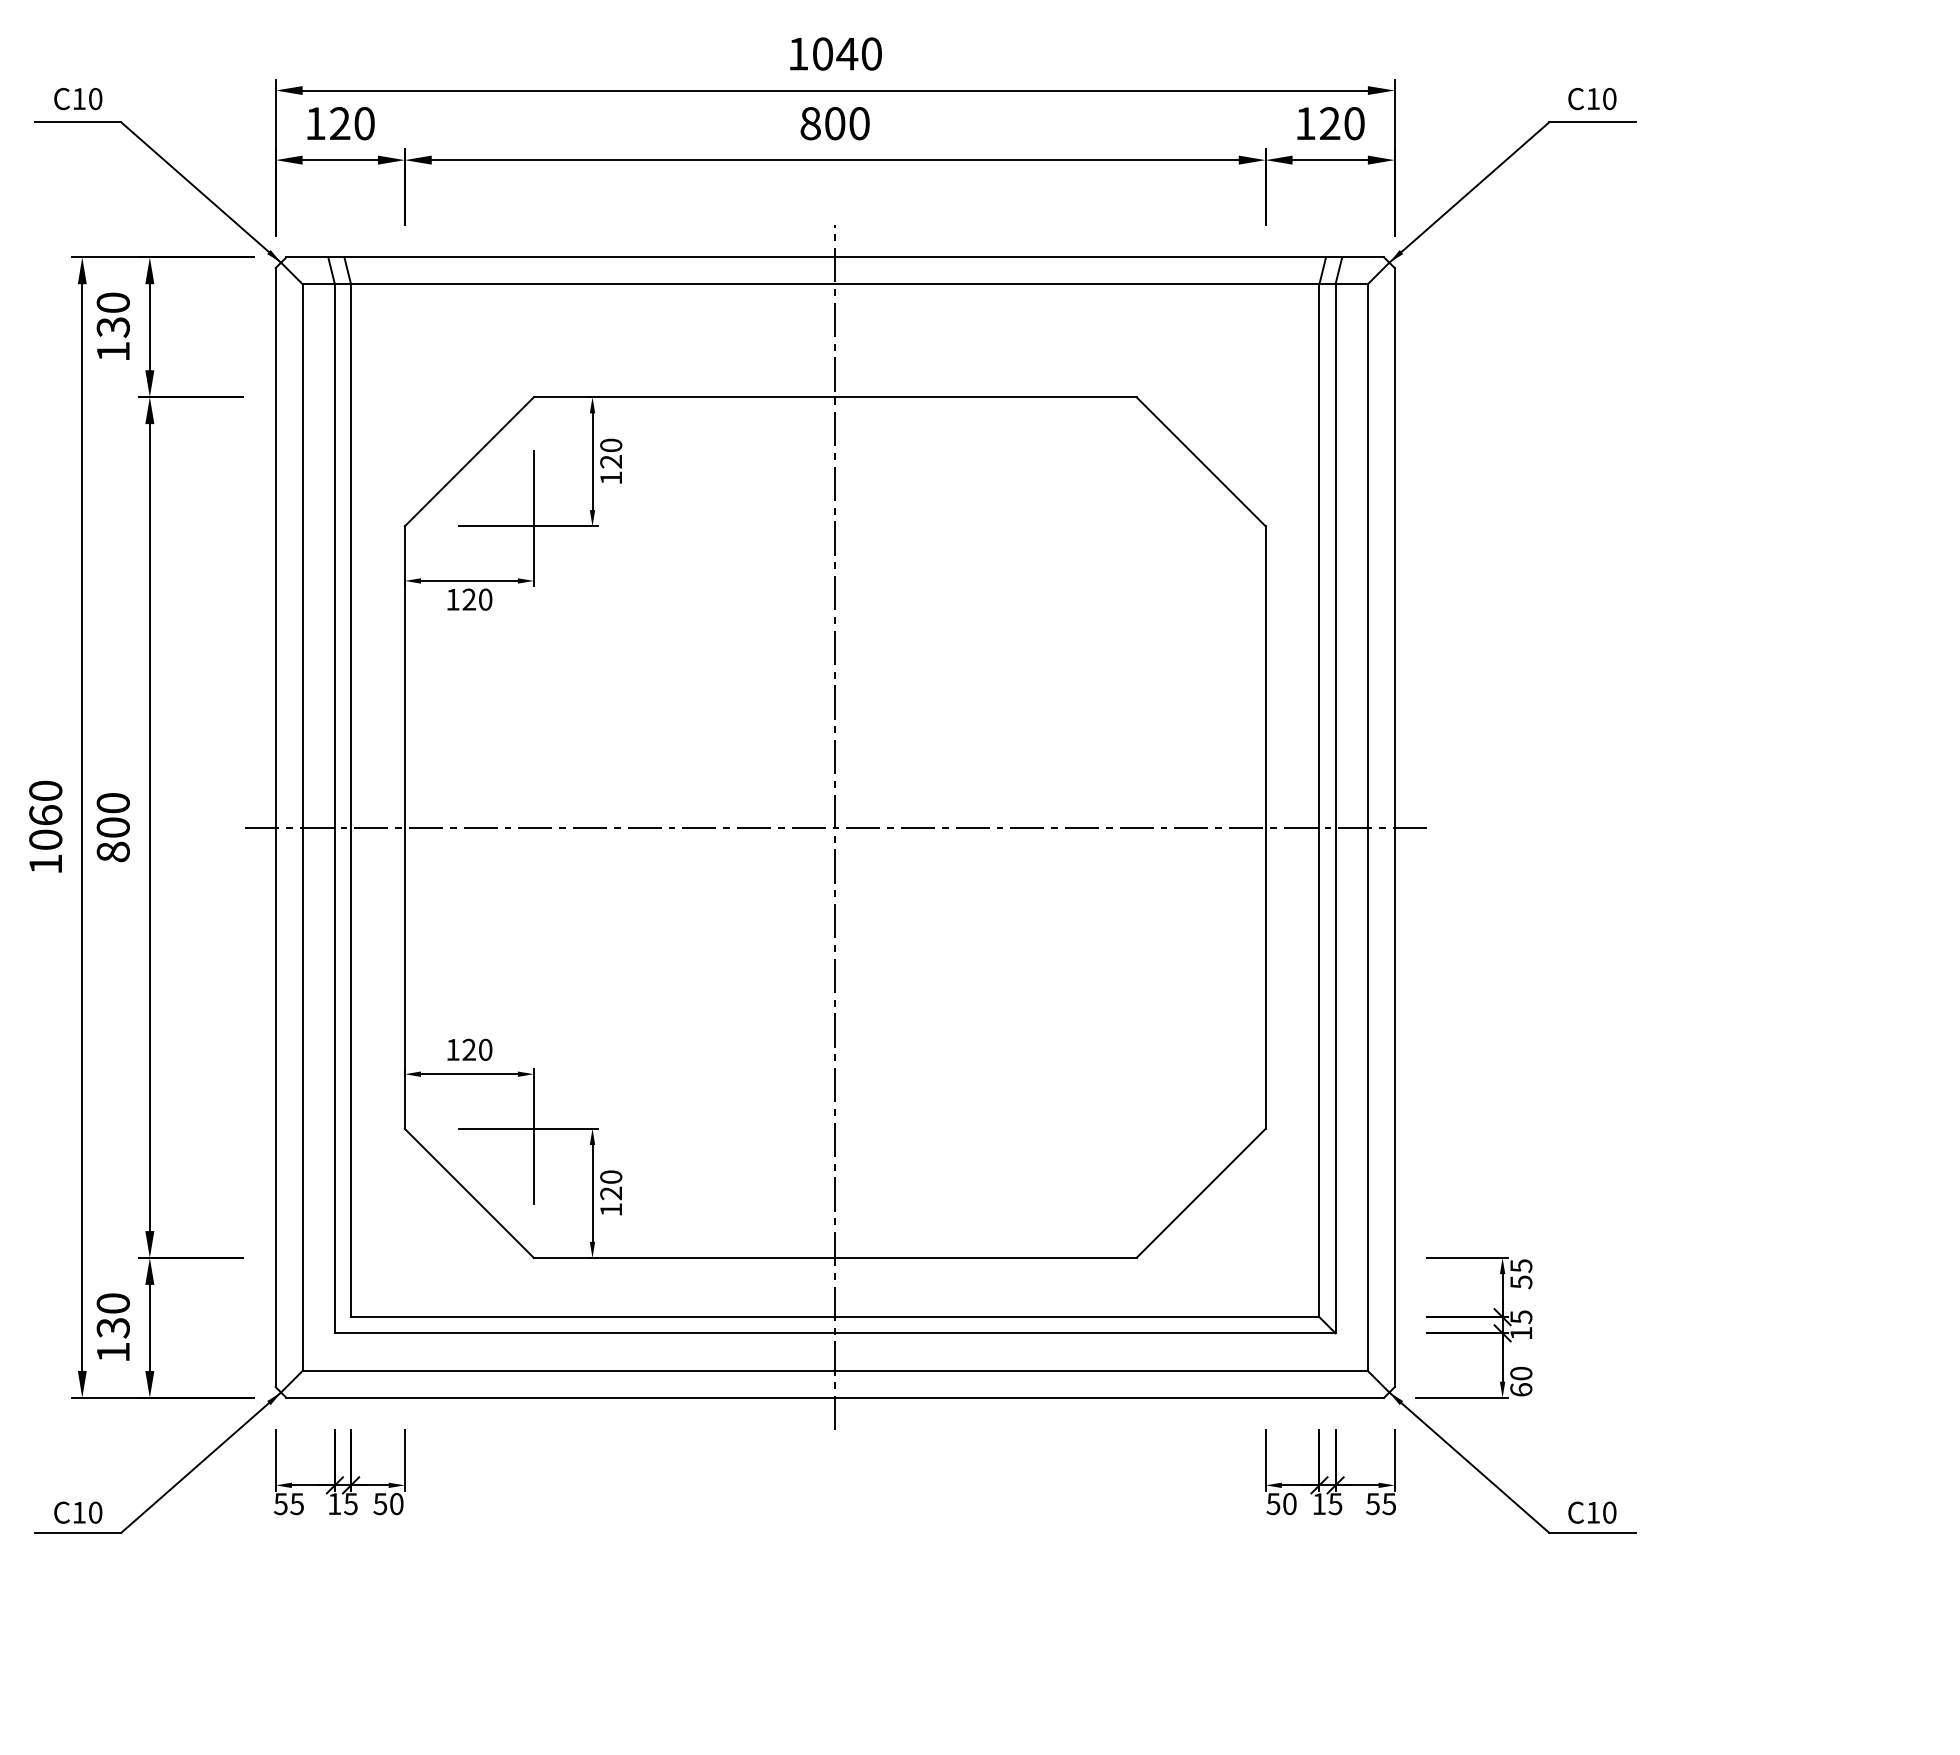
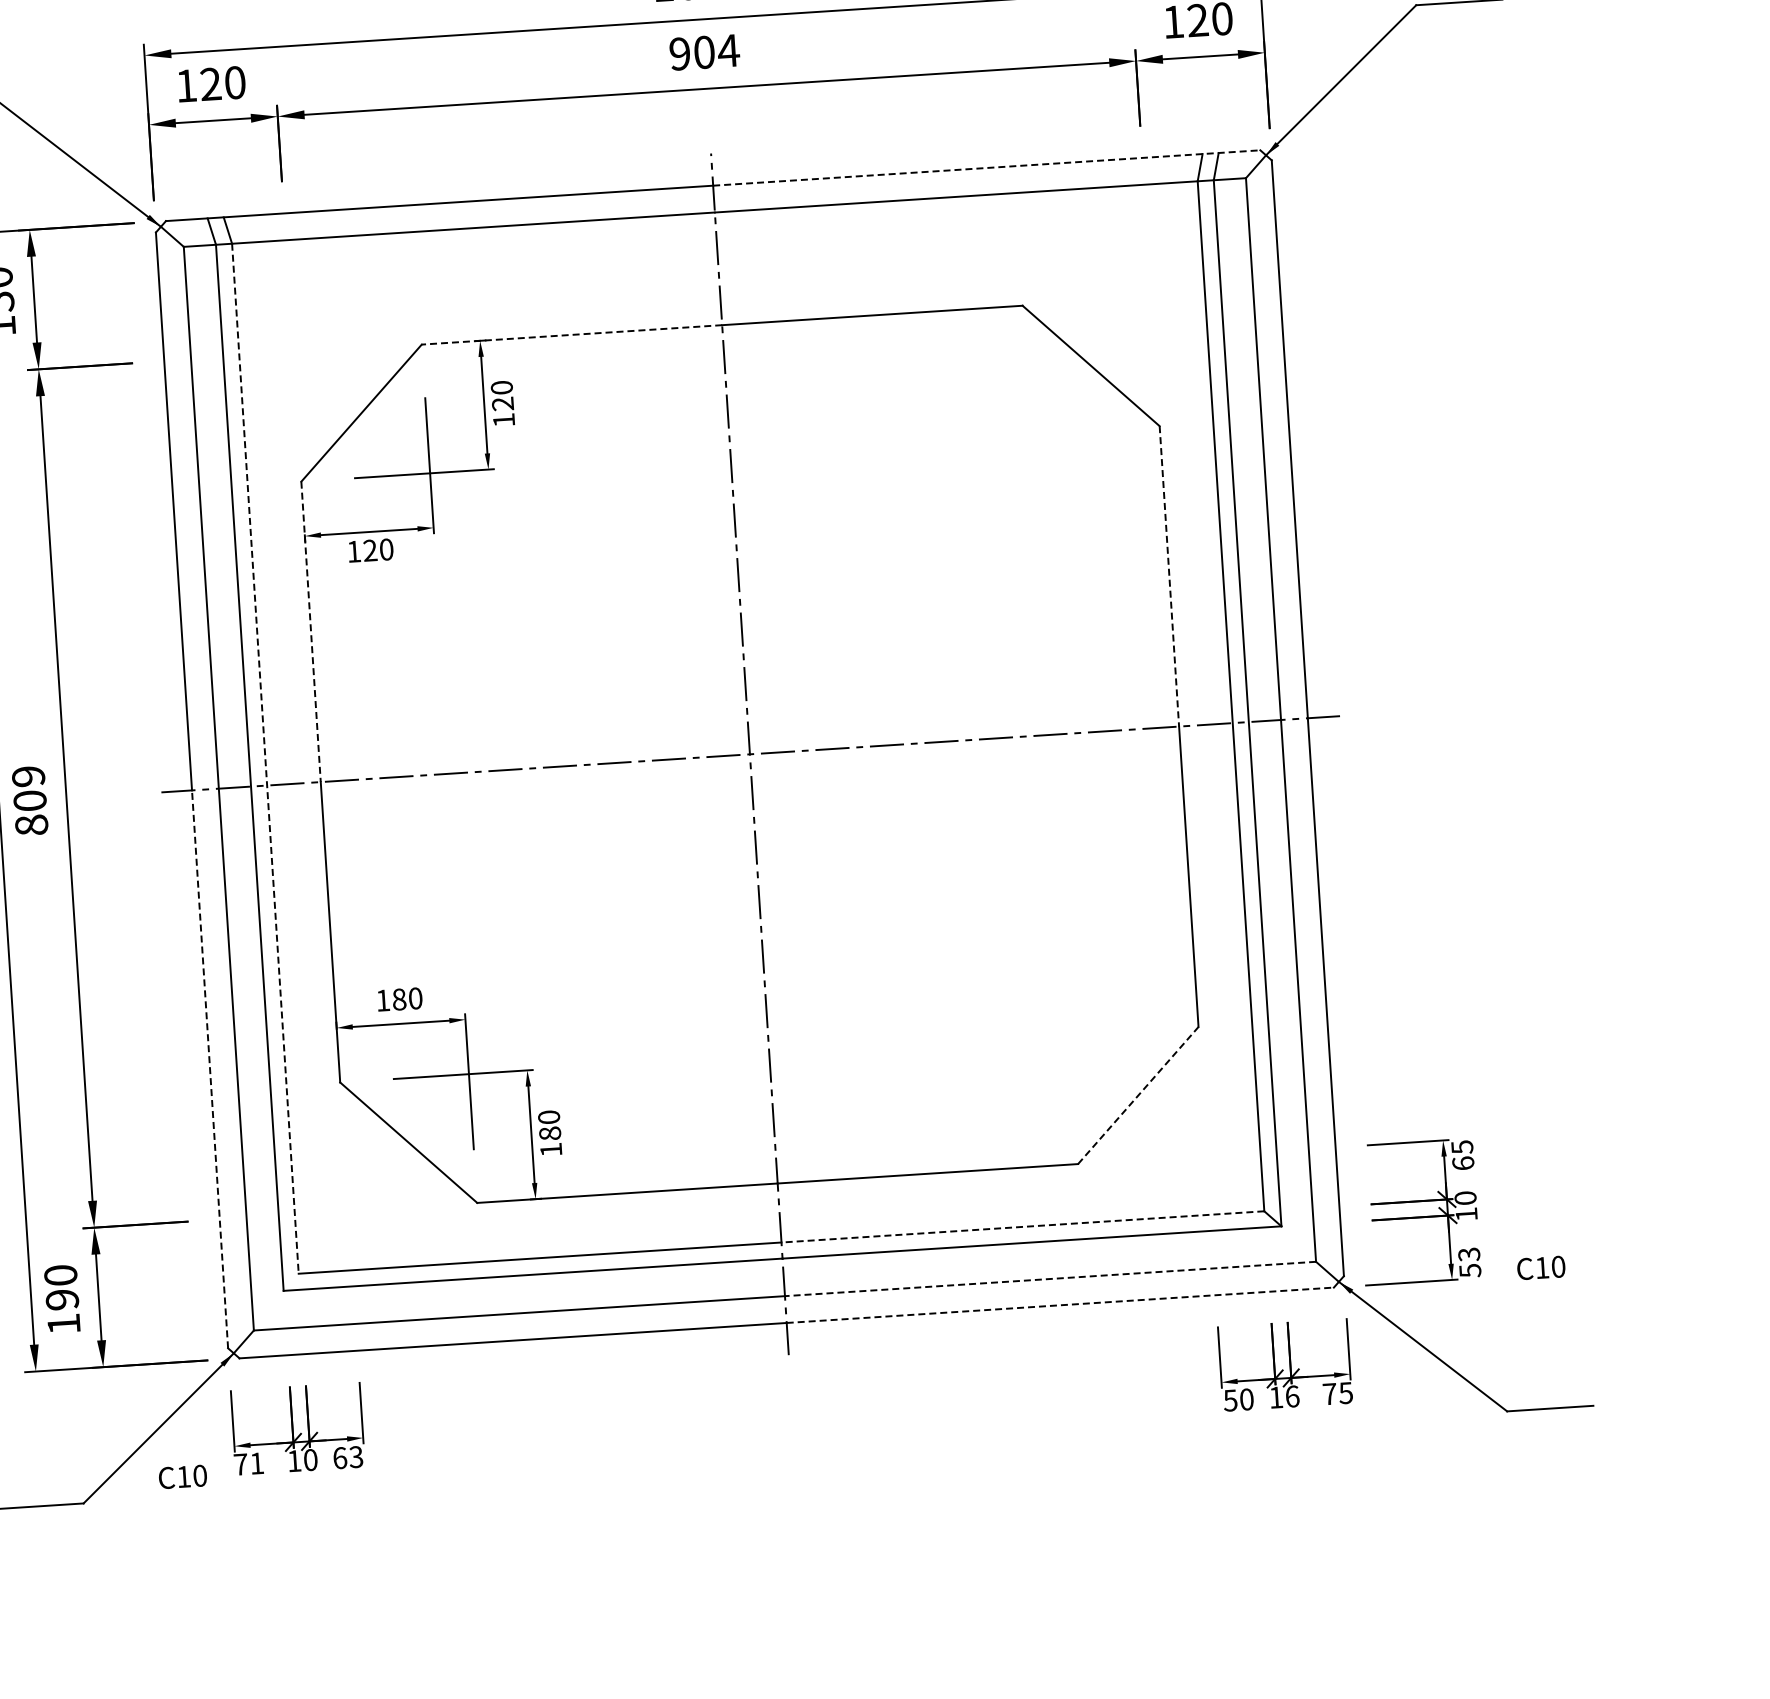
text: (835, 123) -> (704, 52), 800 -> 904
line: (1110, 257) -> (987, 168), solid -> dashed
line: (684, 397) -> (571, 335), solid -> dashed
line: (404, 676) -> (310, 631), solid -> dashed
line: (1265, 676) -> (1169, 575), solid -> dashed
line: (351, 801) -> (265, 759), solid -> dashed
text: (112, 803) -> (27, 776), 800 -> 809
text: (469, 1049) -> (399, 999), 120 -> 180
line: (275, 1107) -> (209, 1069), solid -> dashed
text: (611, 1193) -> (550, 1133), 120 -> 180
line: (1201, 1193) -> (1138, 1095), solid -> dashed
text: (1521, 1282) -> (1463, 1163), 55 -> 65
line: (1076, 1317) -> (1022, 1227), solid -> dashed
text: (1521, 1317) -> (1465, 1198), 15 -> 10
text: (112, 1328) -> (61, 1300), 130 -> 190
line: (1101, 1370) -> (1050, 1278), solid -> dashed
text: (1521, 1381) -> (1469, 1262), 60 -> 53
line: (1110, 1397) -> (1061, 1304), solid -> dashed
text: (288, 1504) -> (248, 1464), 55 -> 71
text: (350, 1504) -> (310, 1460), 15 -> 10
text: (388, 1504) -> (348, 1458), 50 -> 63
text: (1335, 1504) -> (1292, 1397), 15 -> 16
text: (1372, 1504) -> (1329, 1394), 55 -> 75
text: (78, 1512) -> (183, 1476), moved
text: (1592, 1512) -> (1541, 1267), moved

